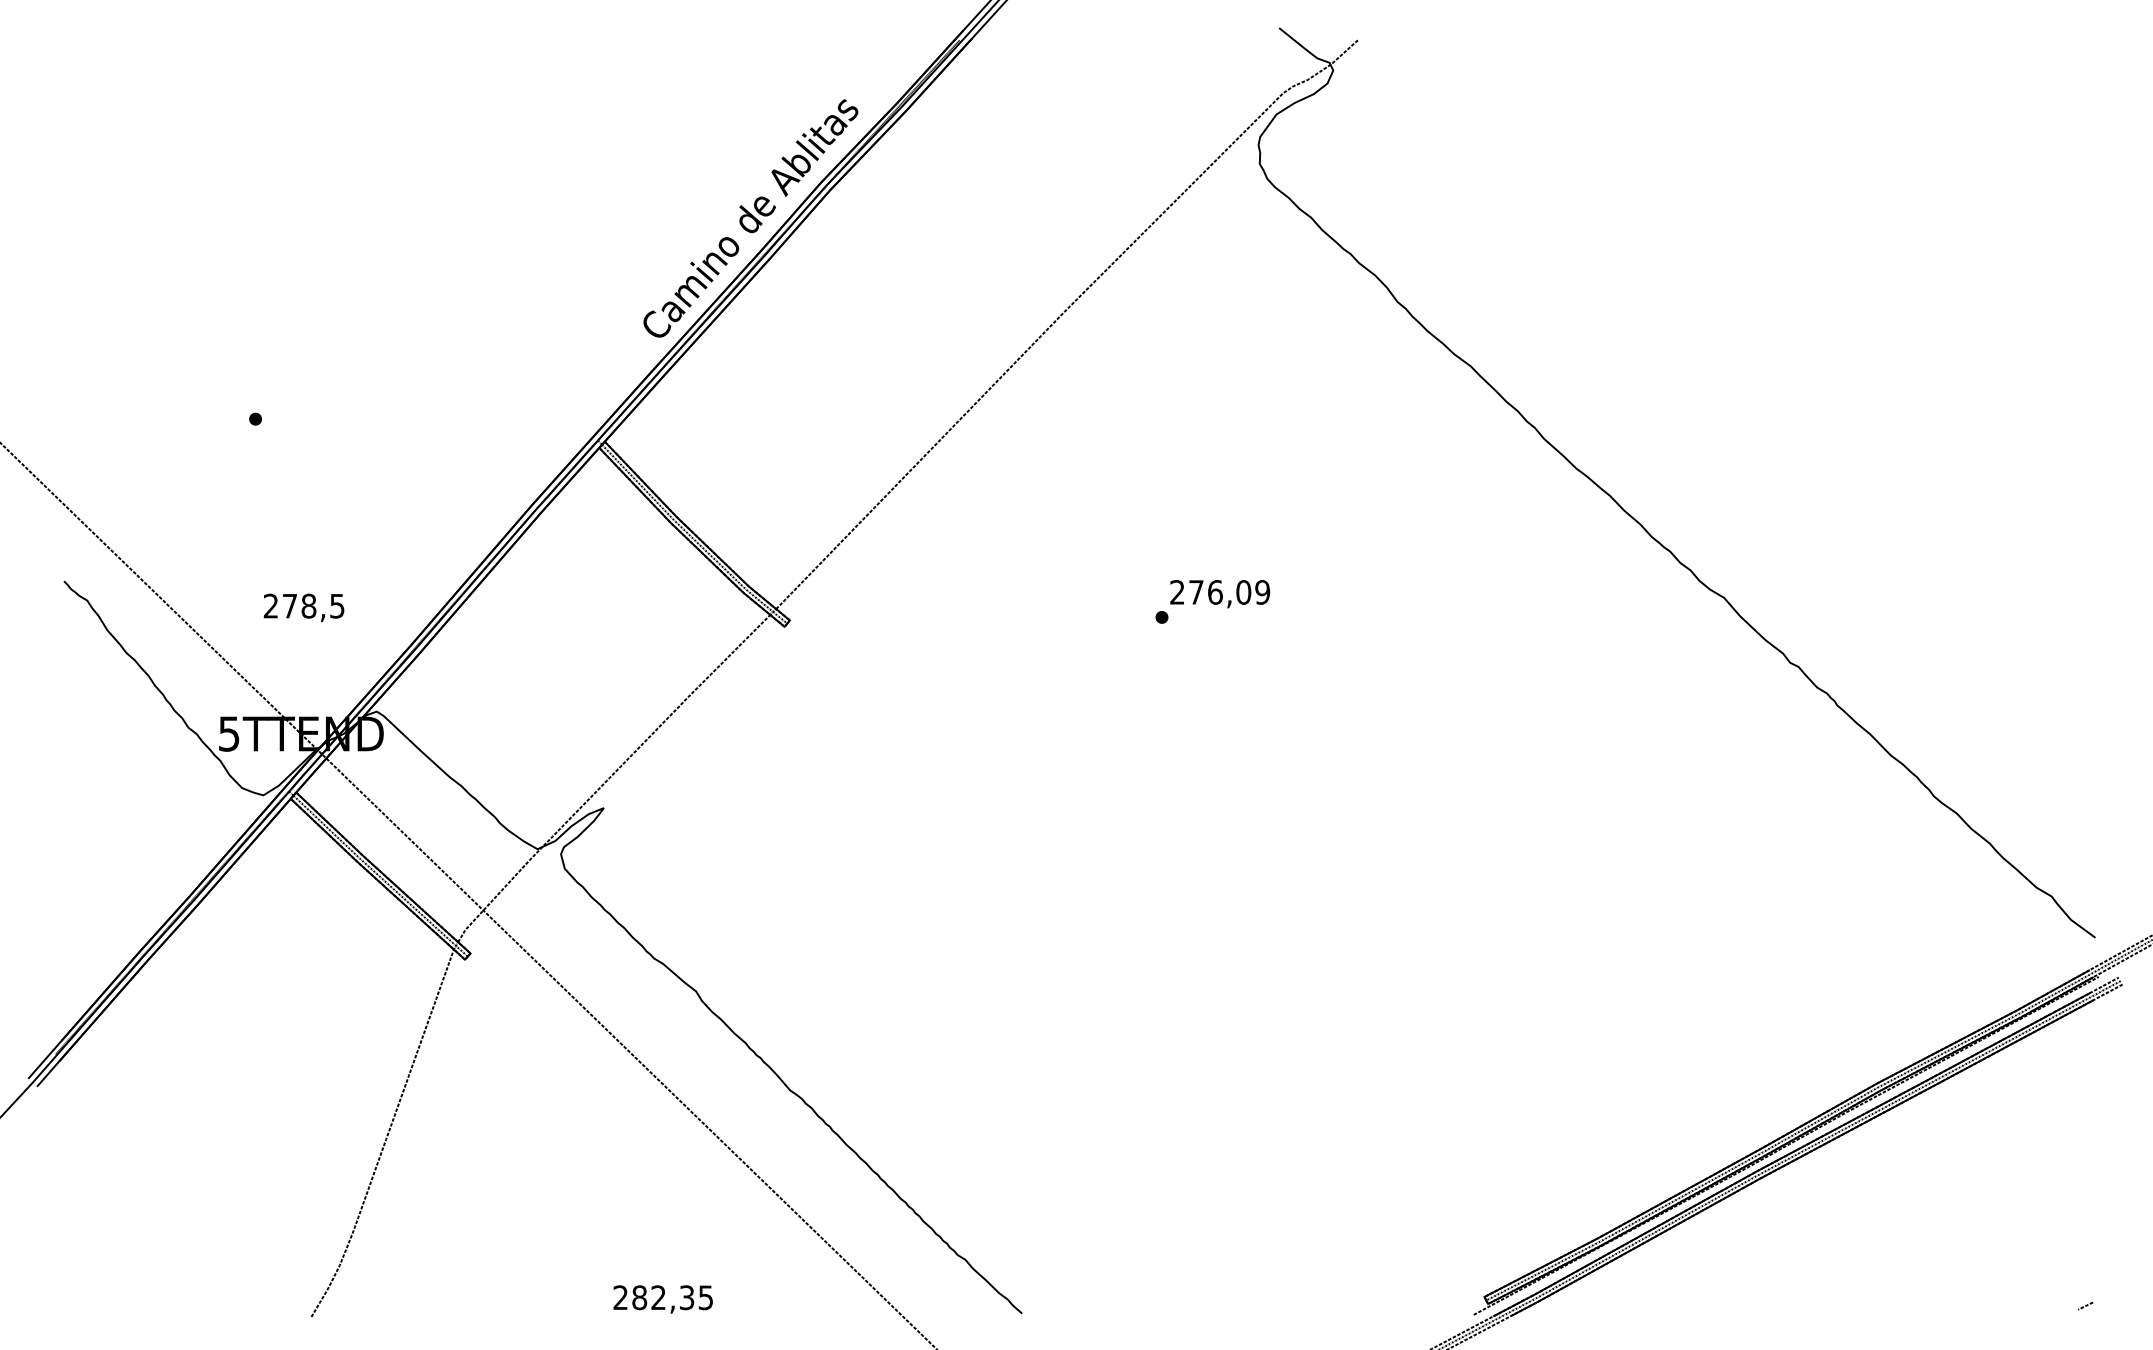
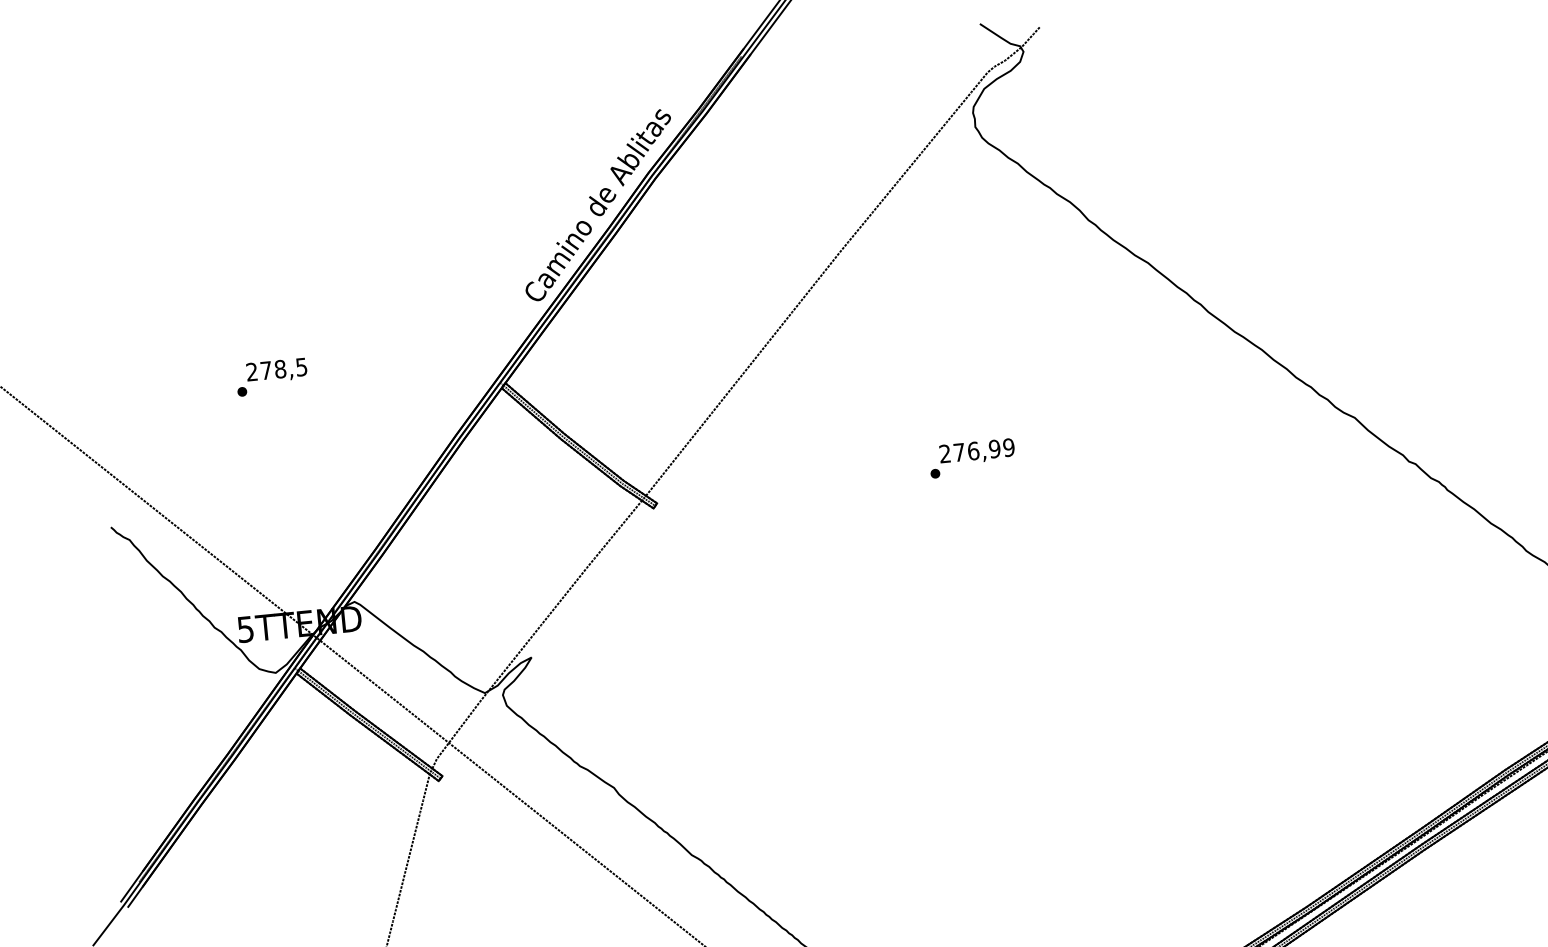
text: (1243, 592) -> (994, 449), 276,09 -> 276,99
text: (303, 607) -> (276, 370), moved

